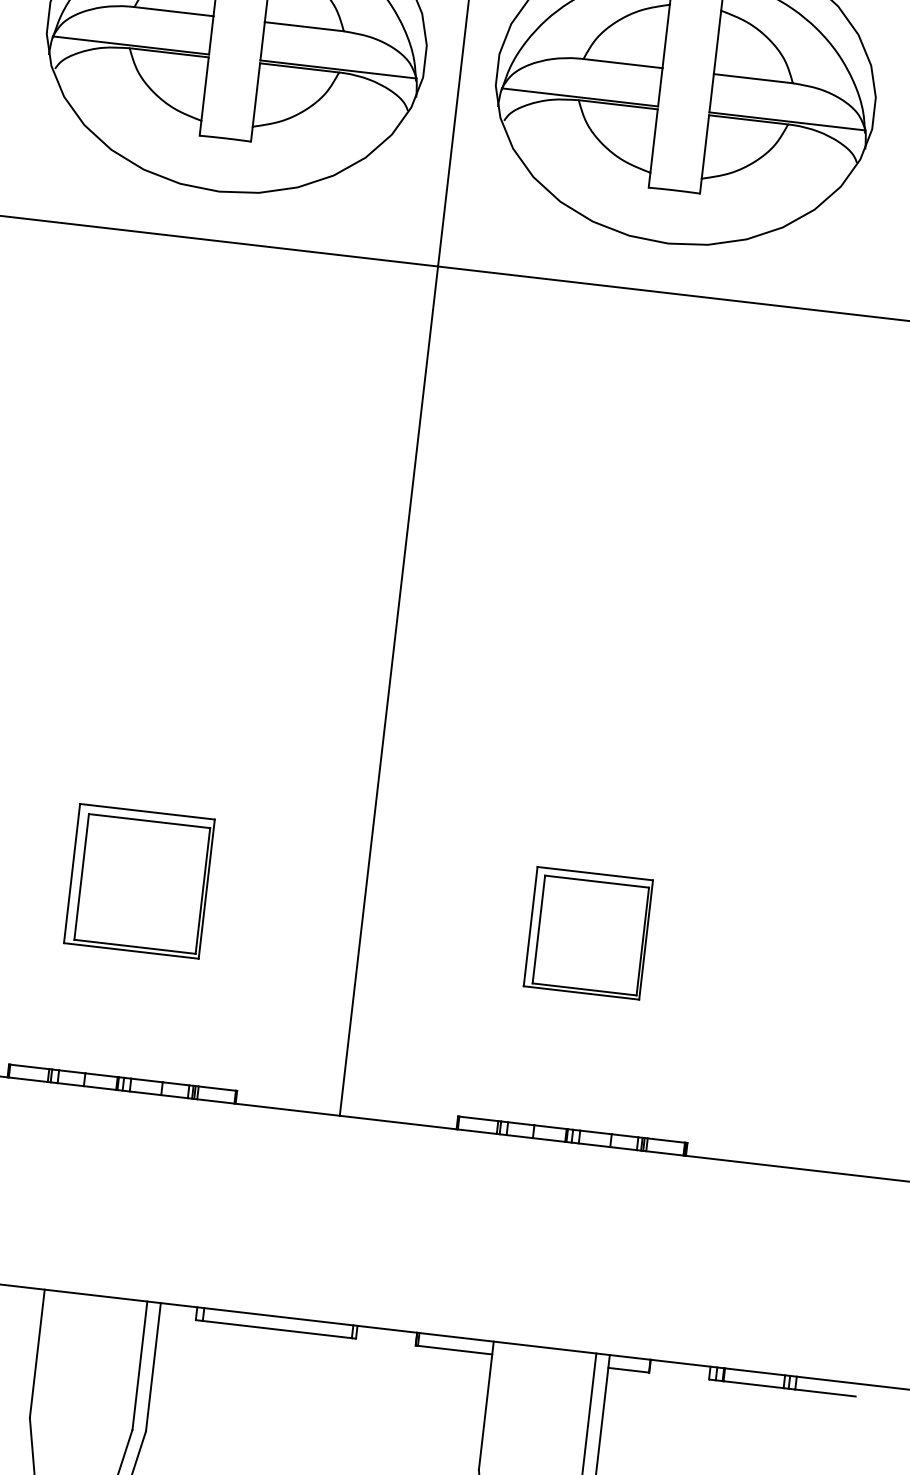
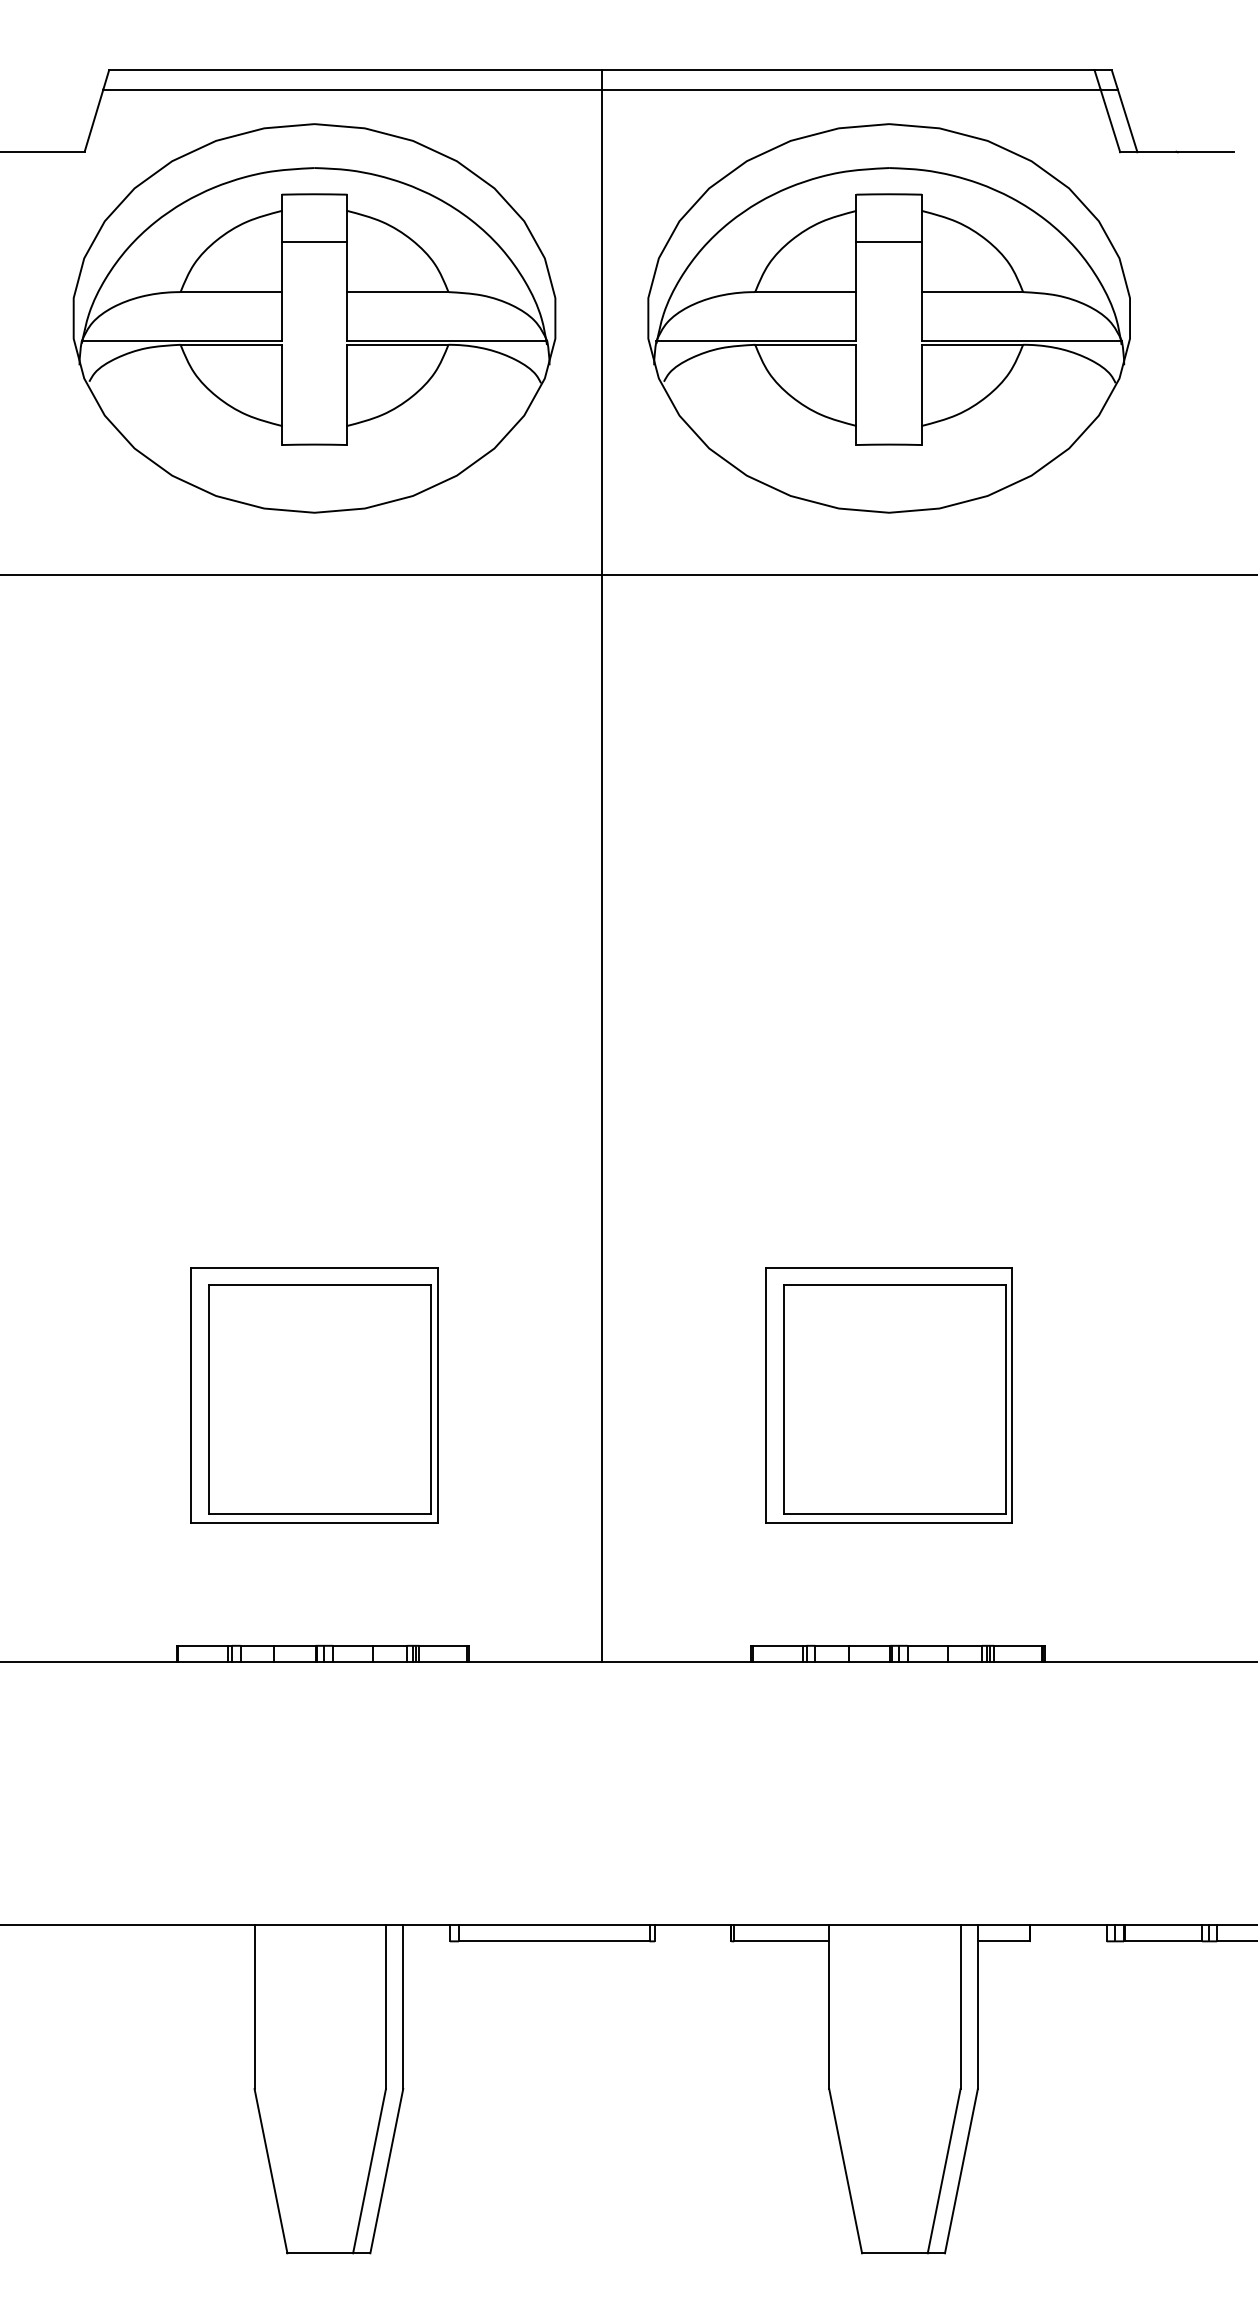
line: (692, 32) -> (889, 242), added
part: (139, 881) -> (314, 1395), size x1.43
part: (587, 933) -> (888, 1395), size x1.67

